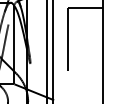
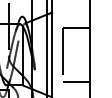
line: (85, 78) -> (76, 81), added

